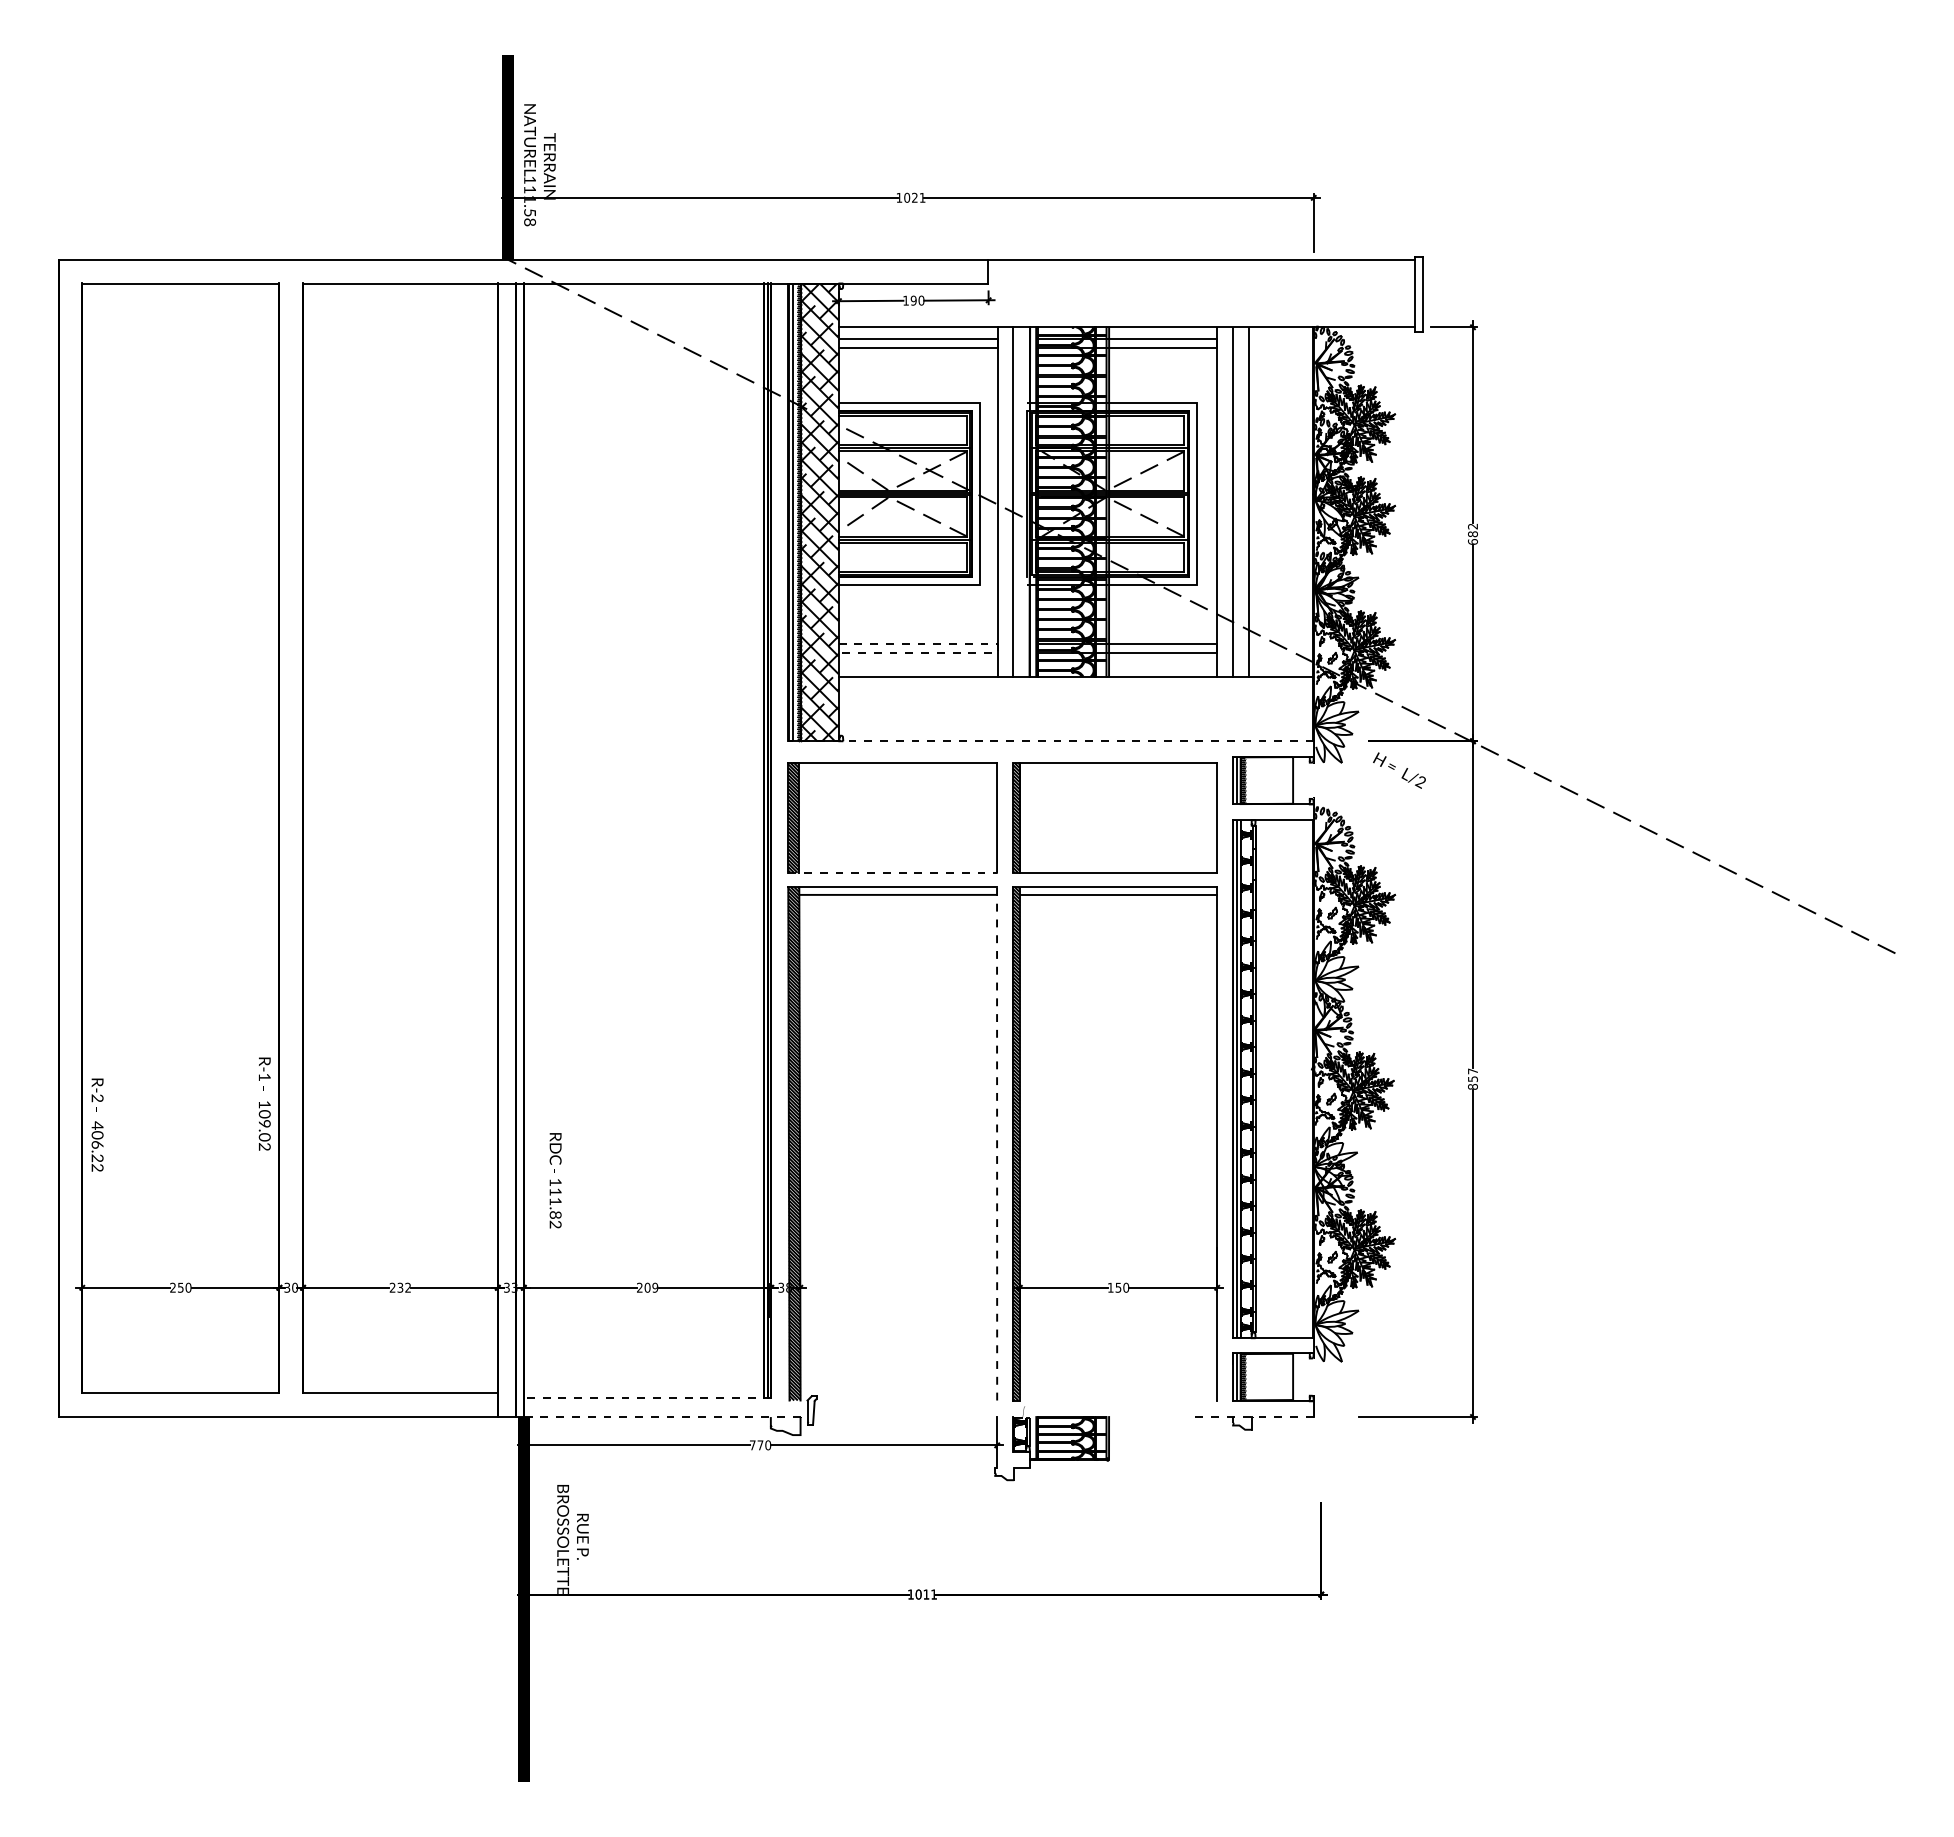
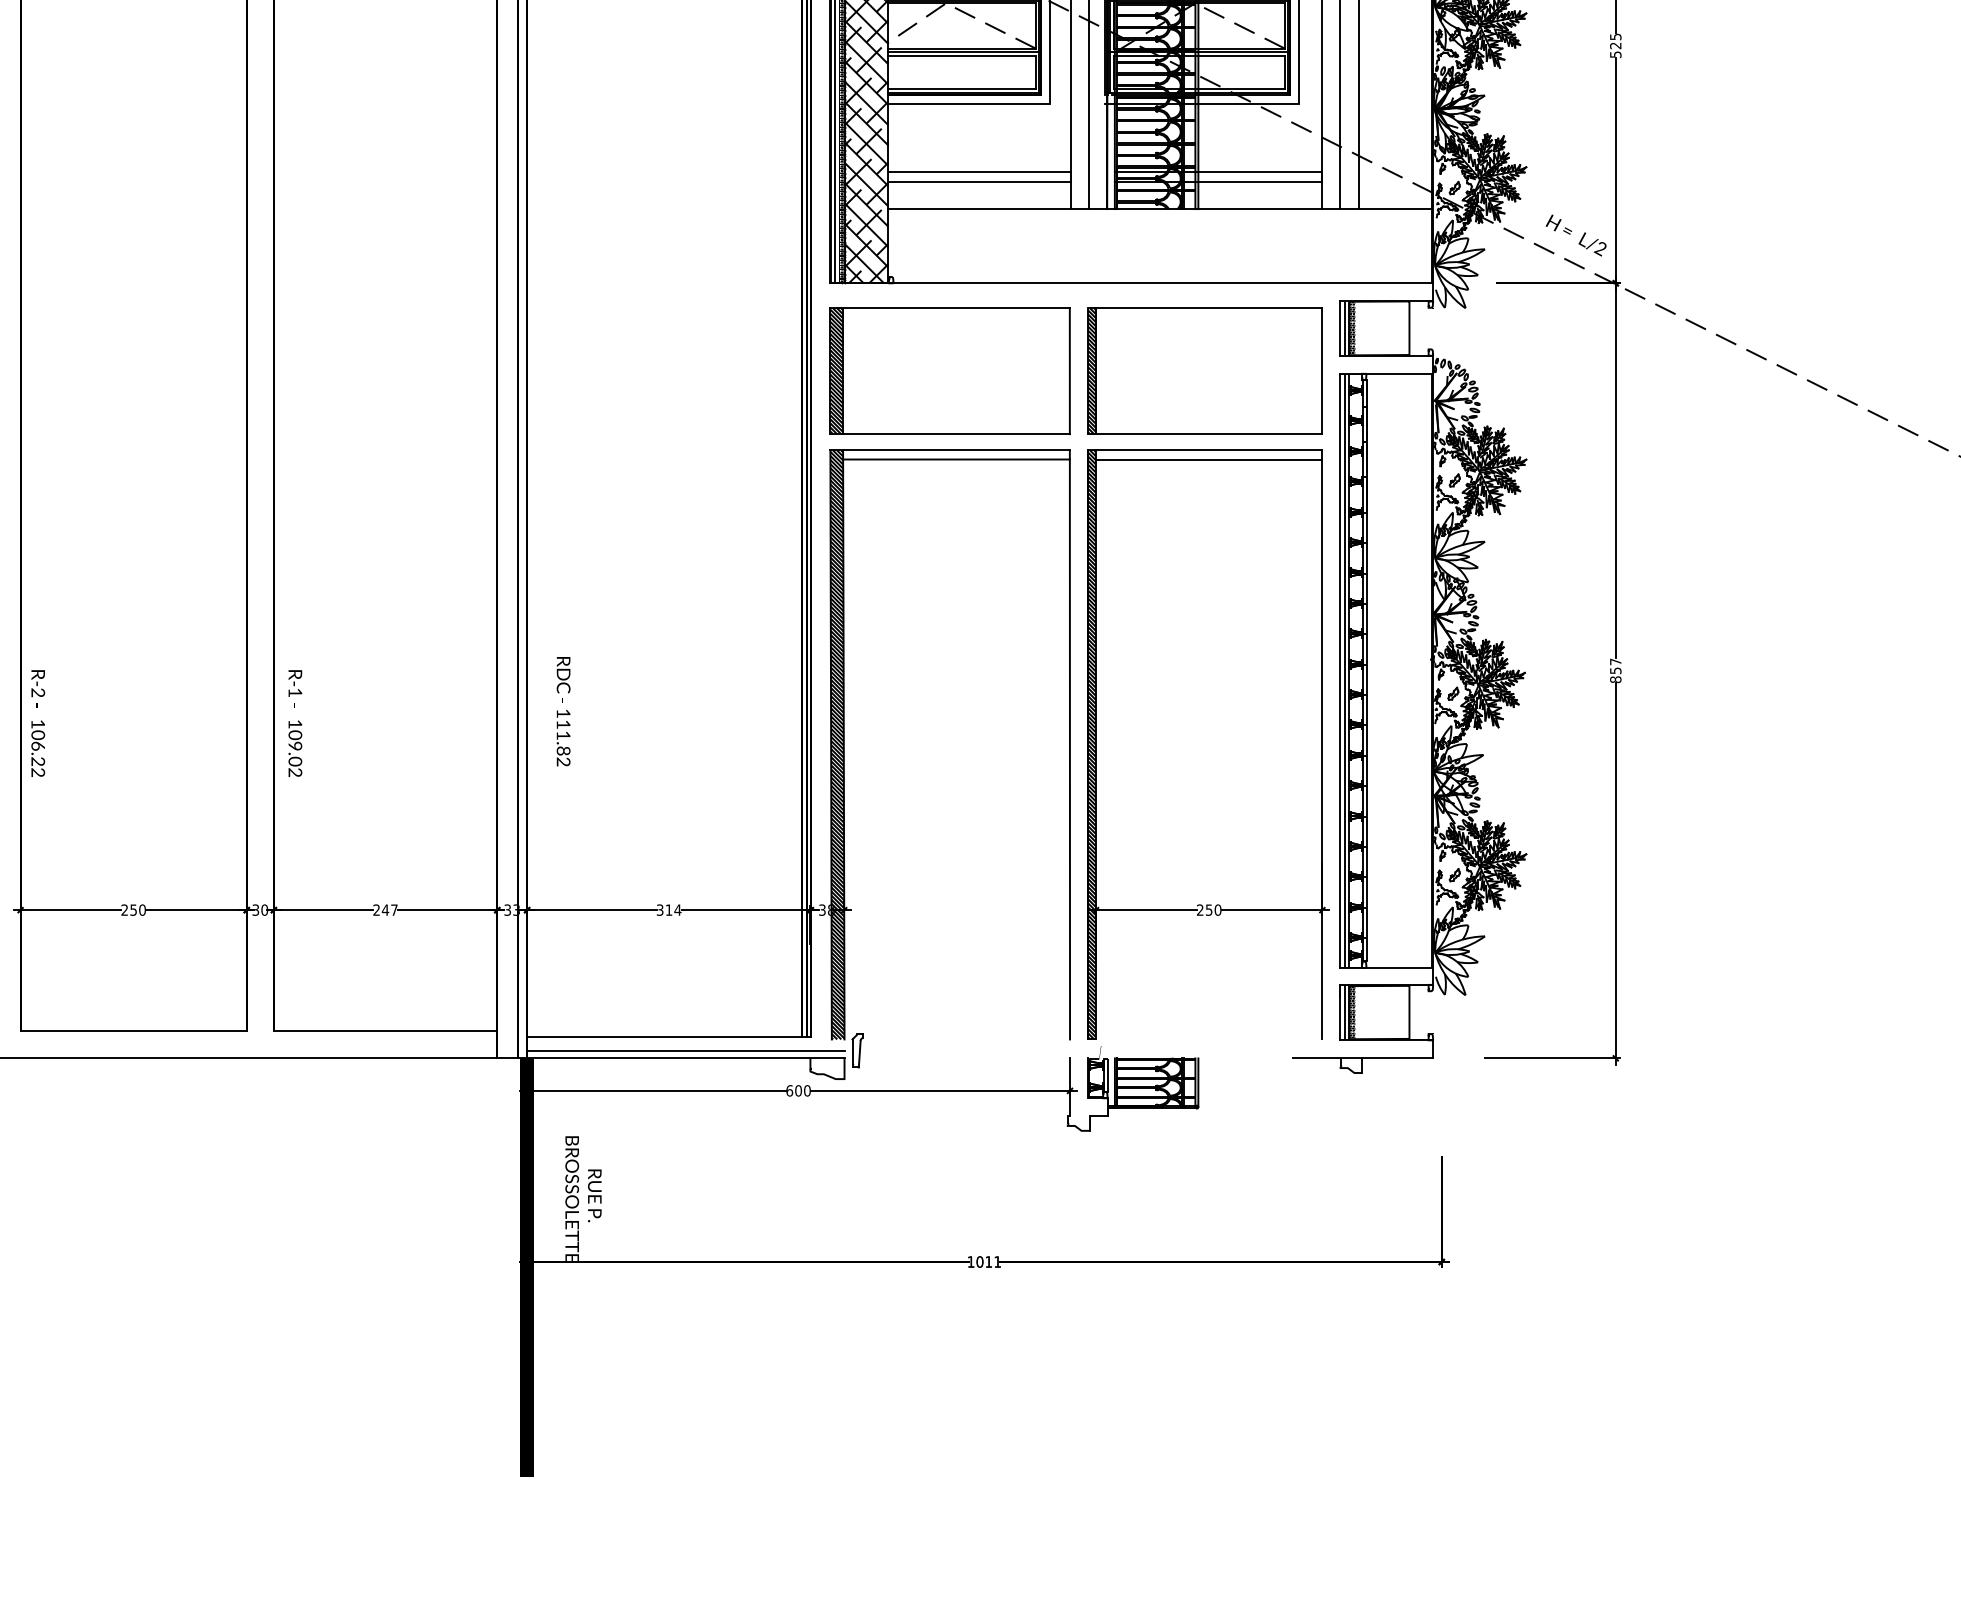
text: (1472, 533) -> (1615, 44), 682 -> 525
line: (997, 648) -> (1070, 176), dashed -> solid
line: (1051, 741) -> (1132, 283), dashed -> solid
text: (1399, 770) -> (1576, 235), moved
line: (893, 872) -> (951, 433), dashed -> solid
text: (264, 1103) -> (295, 722), moved
text: (97, 1125) -> (38, 723), 406.22 -> 106.22
line: (997, 1143) -> (1070, 744), dashed -> solid
text: (555, 1180) -> (563, 711), moved
text: (403, 1287) -> (389, 909), 232 -> 247
text: (647, 1287) -> (668, 909), 209 -> 314
text: (1110, 1287) -> (1200, 909), 150 -> 250
line: (647, 1398) -> (668, 1037), dashed -> solid
line: (661, 1410) -> (685, 1050), added
line: (661, 1417) -> (685, 1058), dashed -> solid
line: (1252, 1417) -> (1362, 1058), dashed -> solid
text: (756, 1445) -> (793, 1091), 770 -> 600

